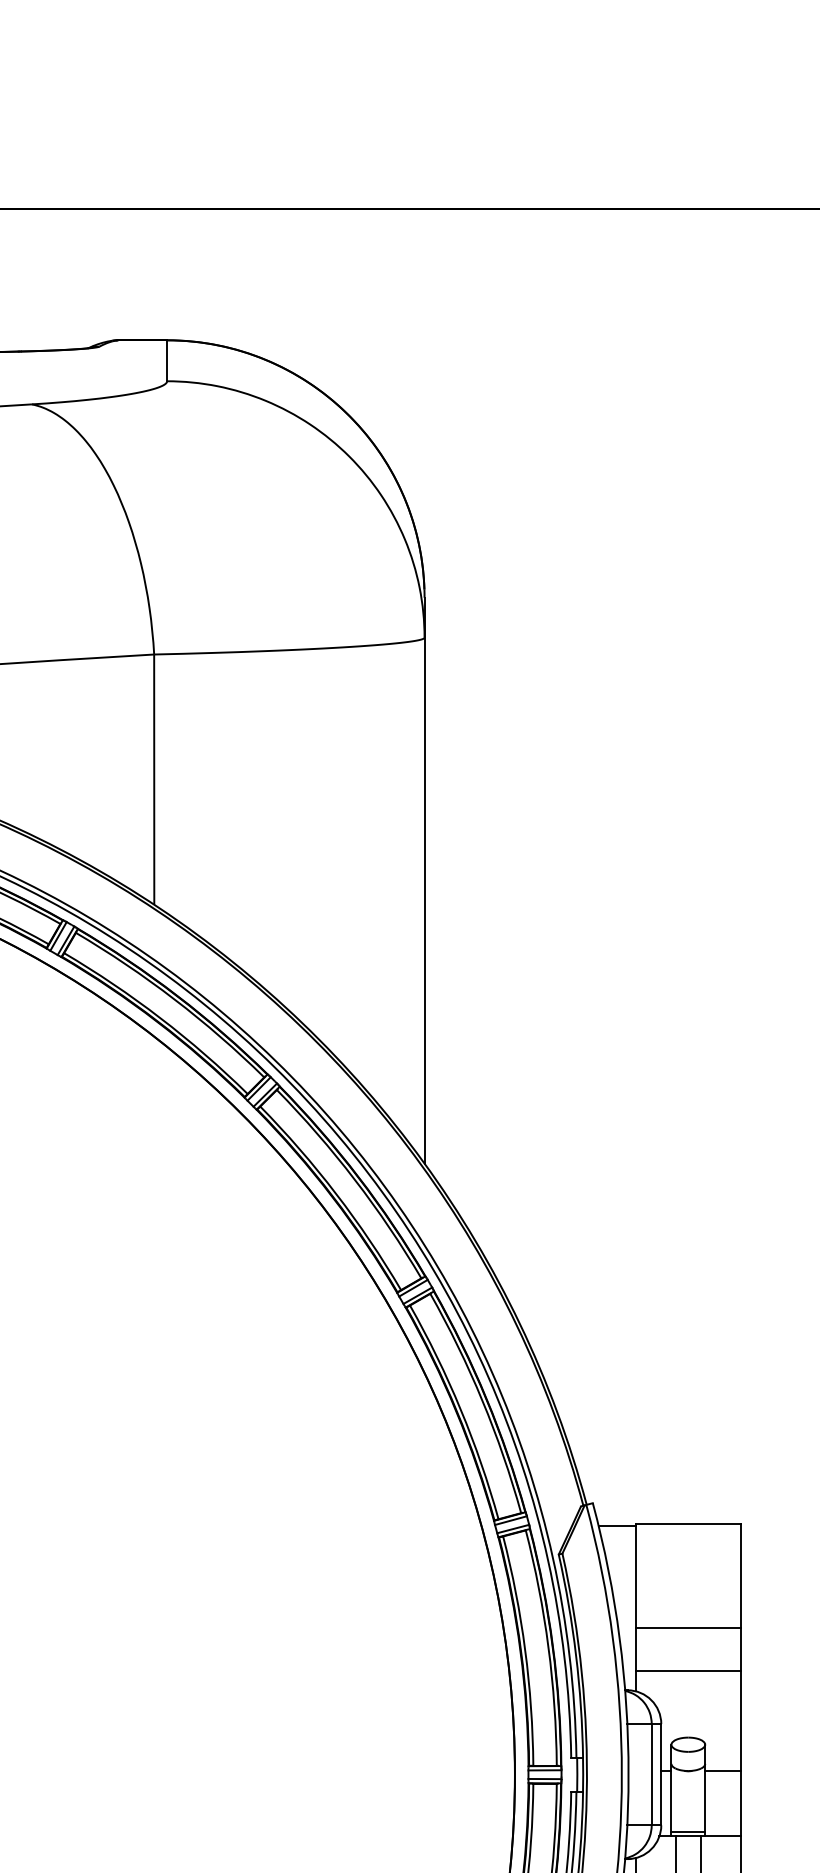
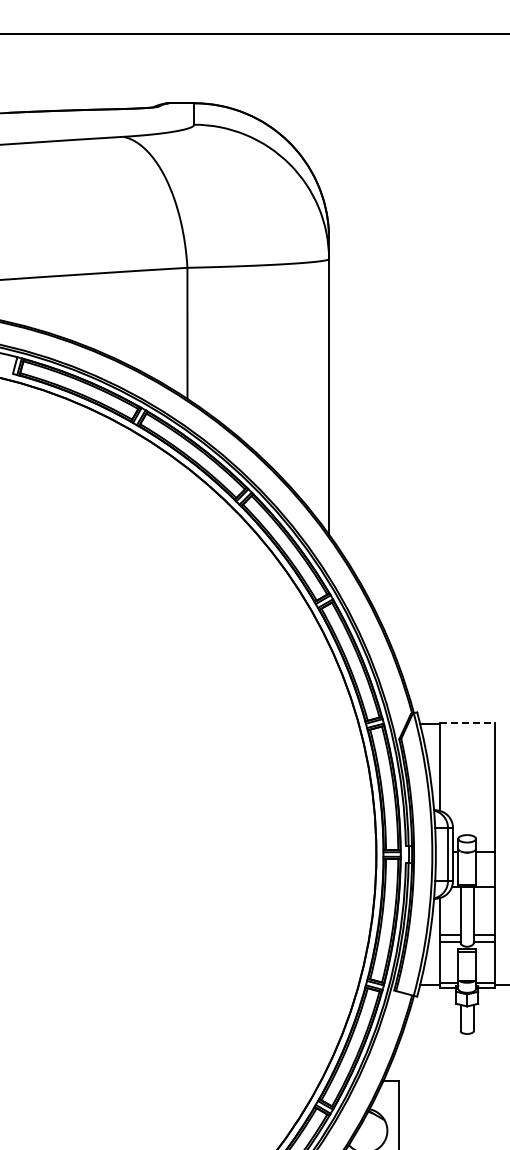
line: (688, 1524) -> (467, 723), solid -> dashed
line: (687, 1627) -> (466, 777), removed
line: (687, 1671) -> (466, 800), removed

